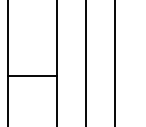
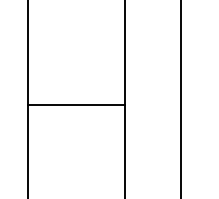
line: (32, 76) -> (76, 106), moved

